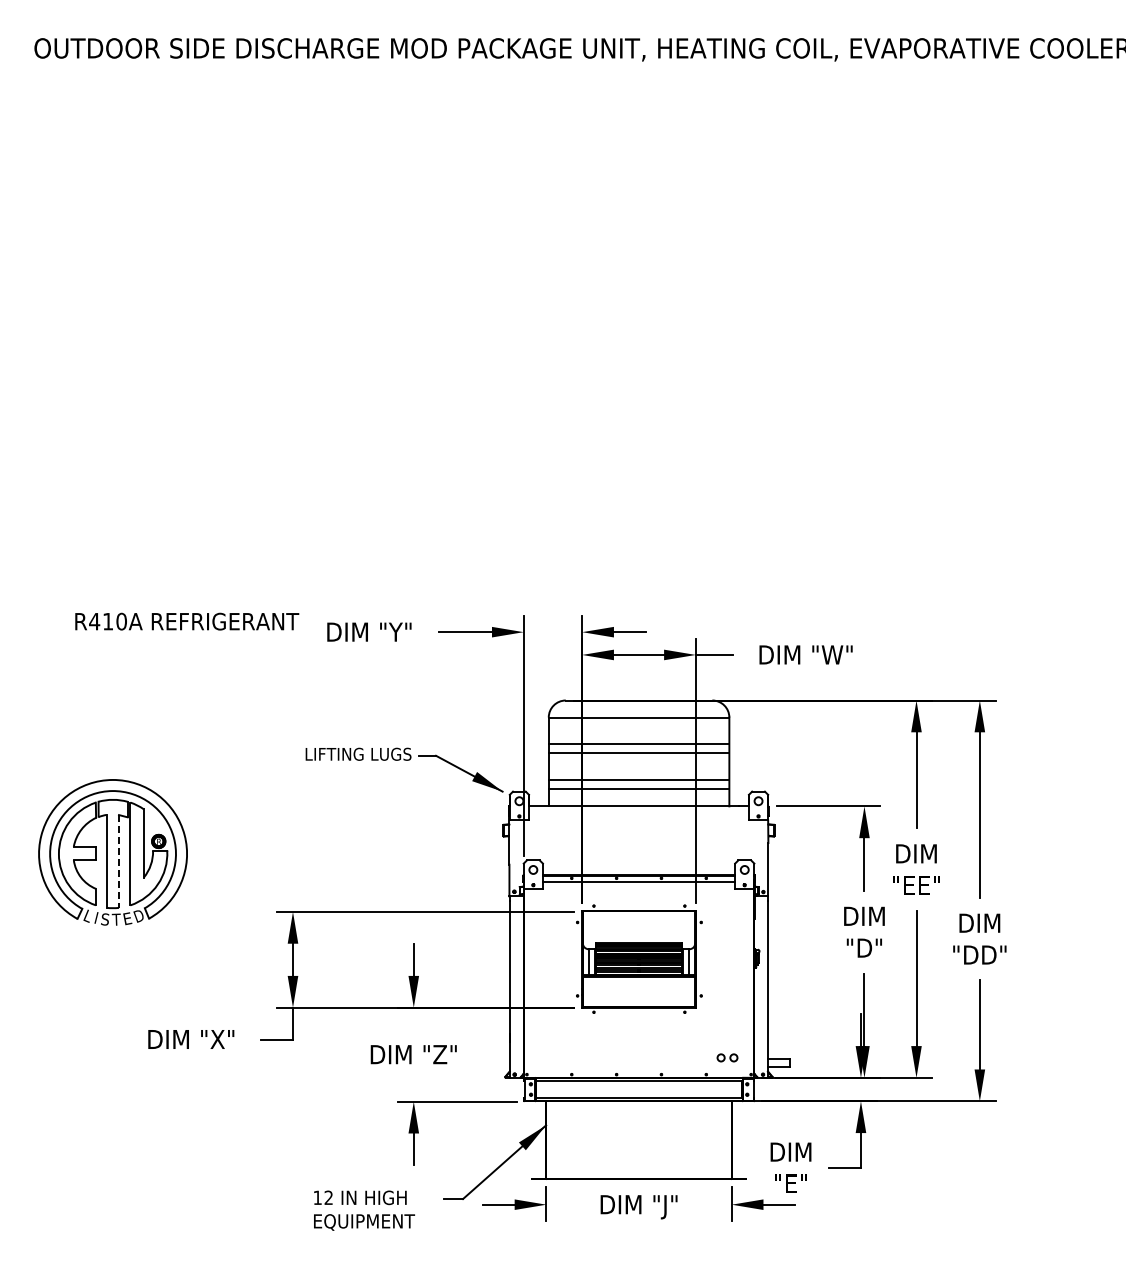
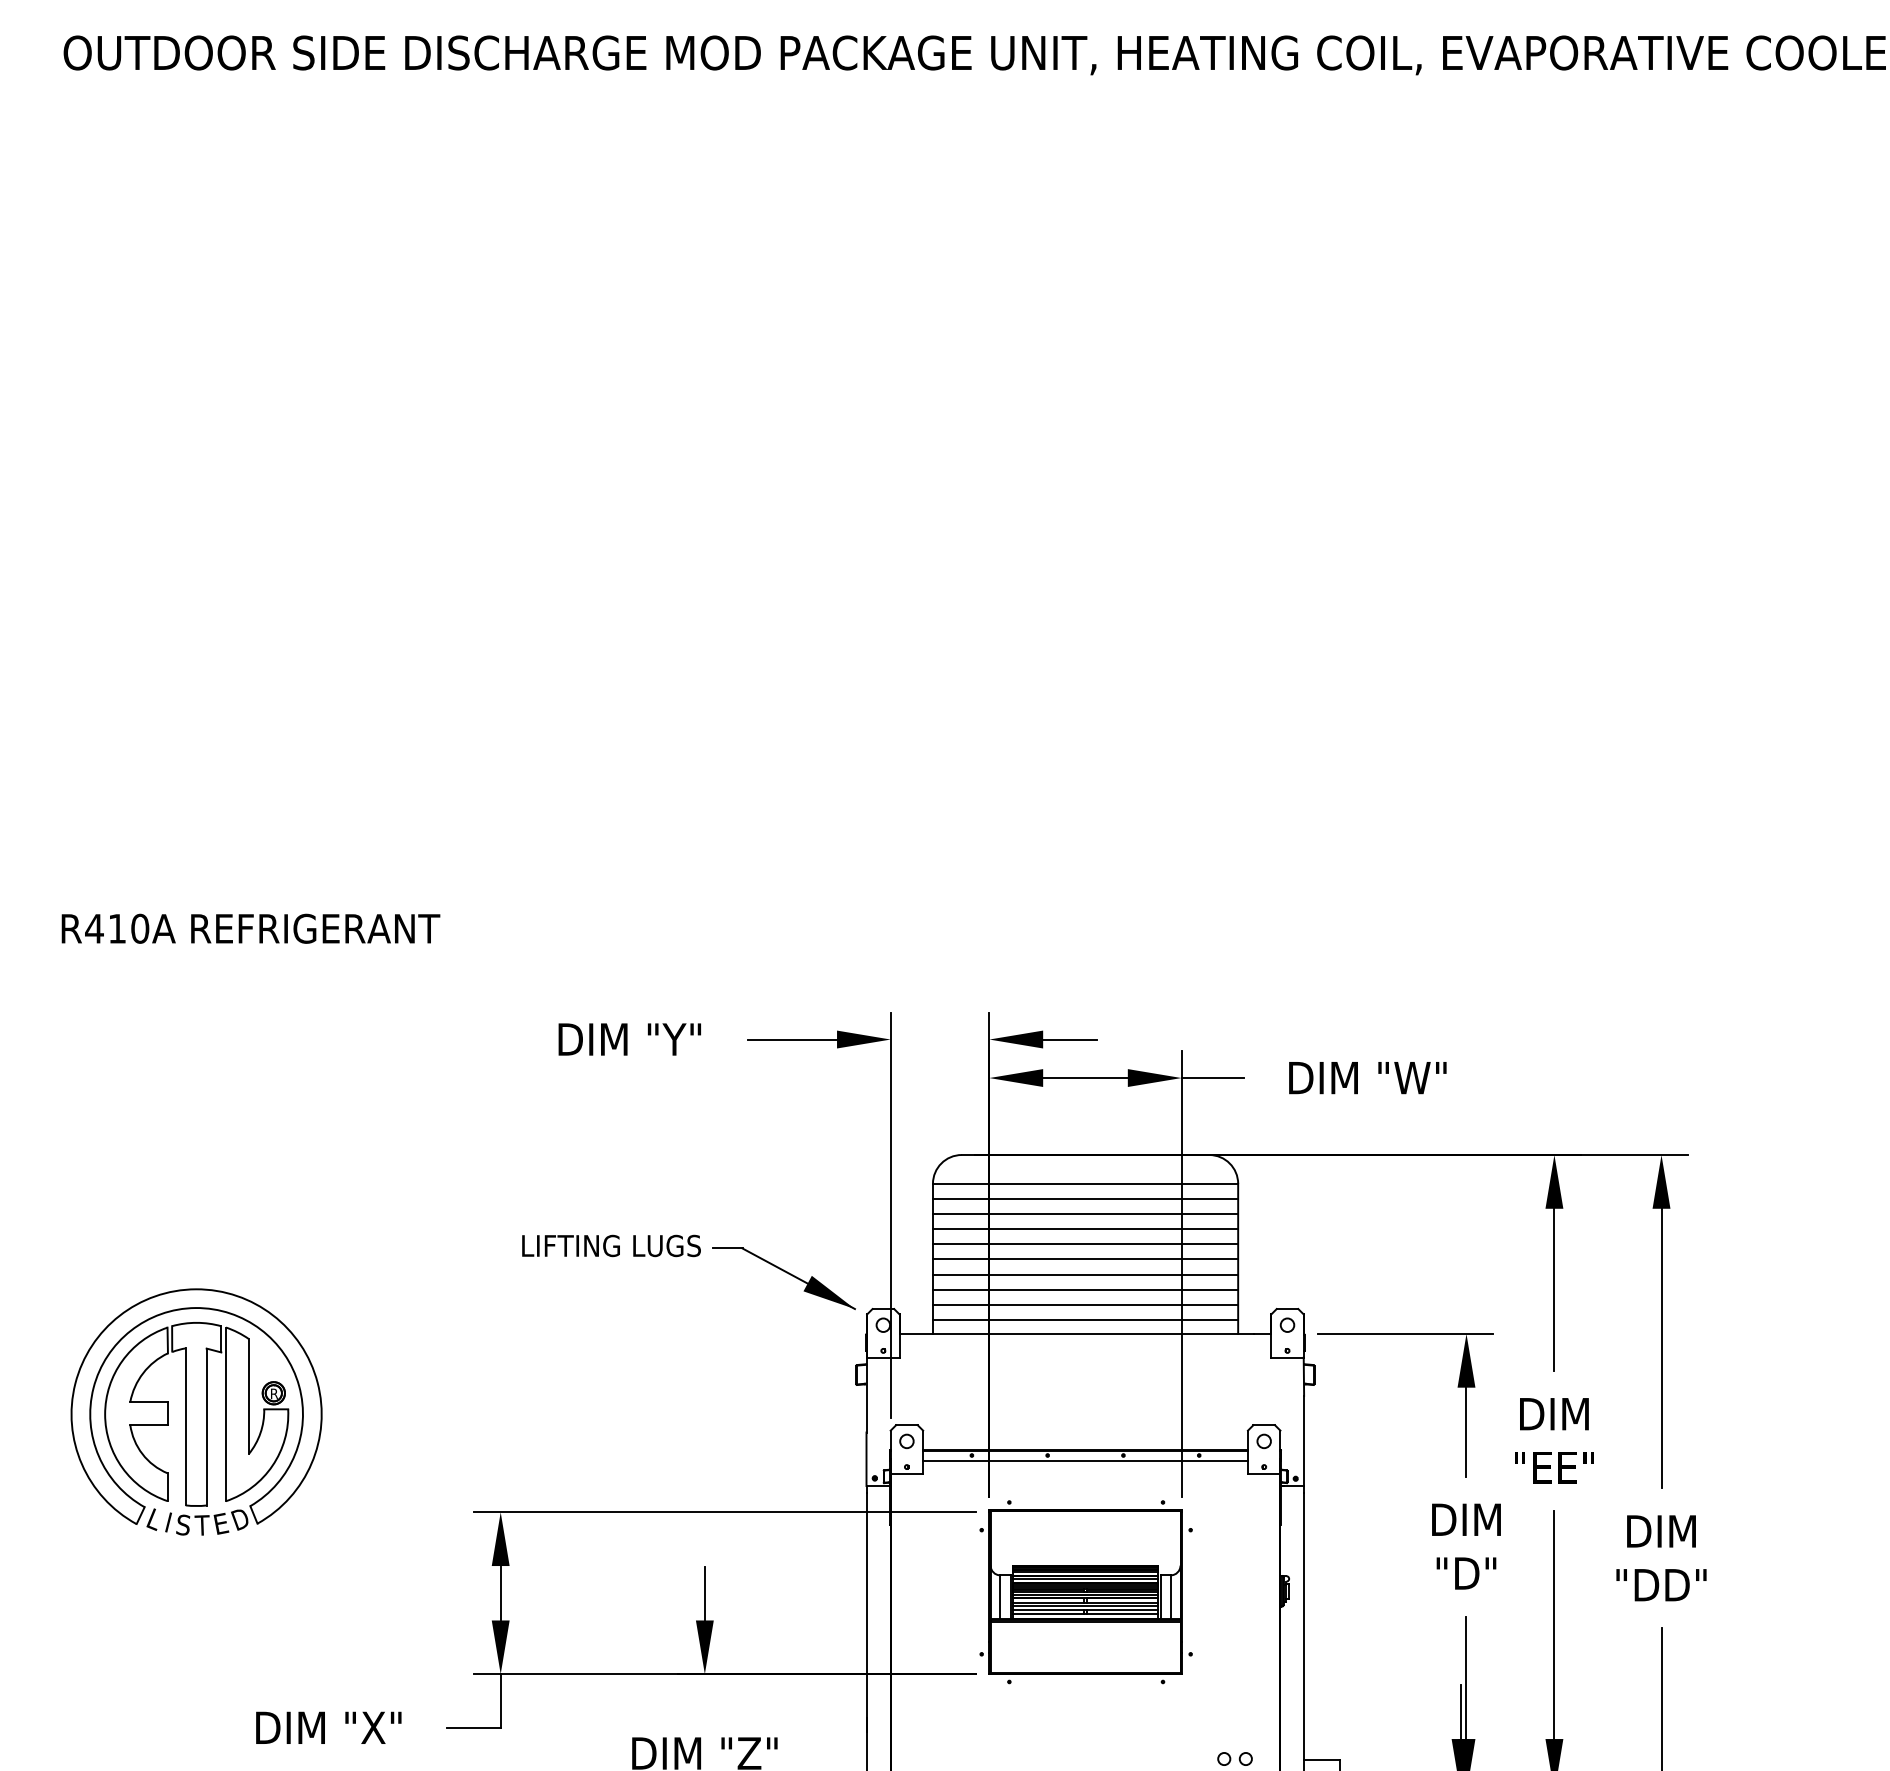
text: (187, 621) -> (251, 928), moved
line: (638, 726) -> (1084, 1198), added
line: (638, 735) -> (1084, 1214), added
line: (638, 762) -> (1084, 1259), added
line: (638, 771) -> (1084, 1274), added
line: (638, 798) -> (1084, 1320), added
line: (118, 861) -> (205, 1427), dashed -> solid

